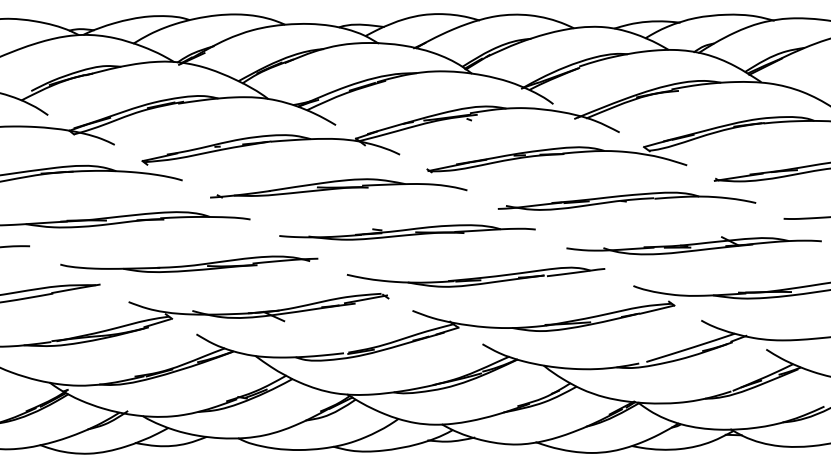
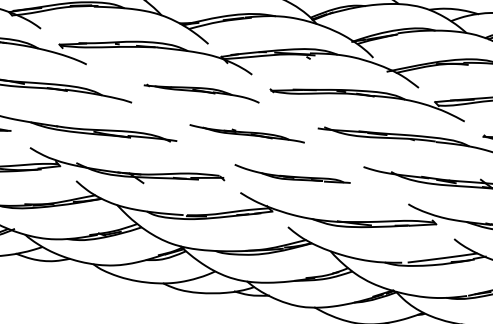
part: (338, 188) -> (201, 91), size x0.6
part: (407, 232) -> (247, 133), size x0.6
part: (475, 276) -> (291, 175), size x0.6

